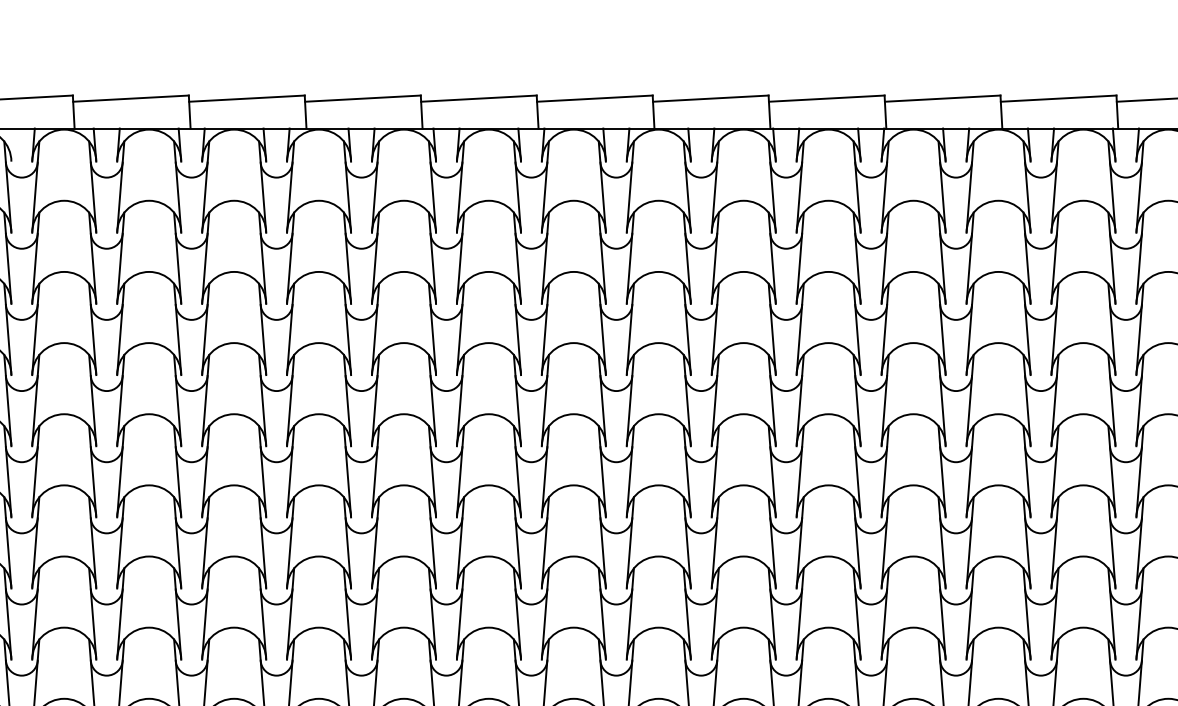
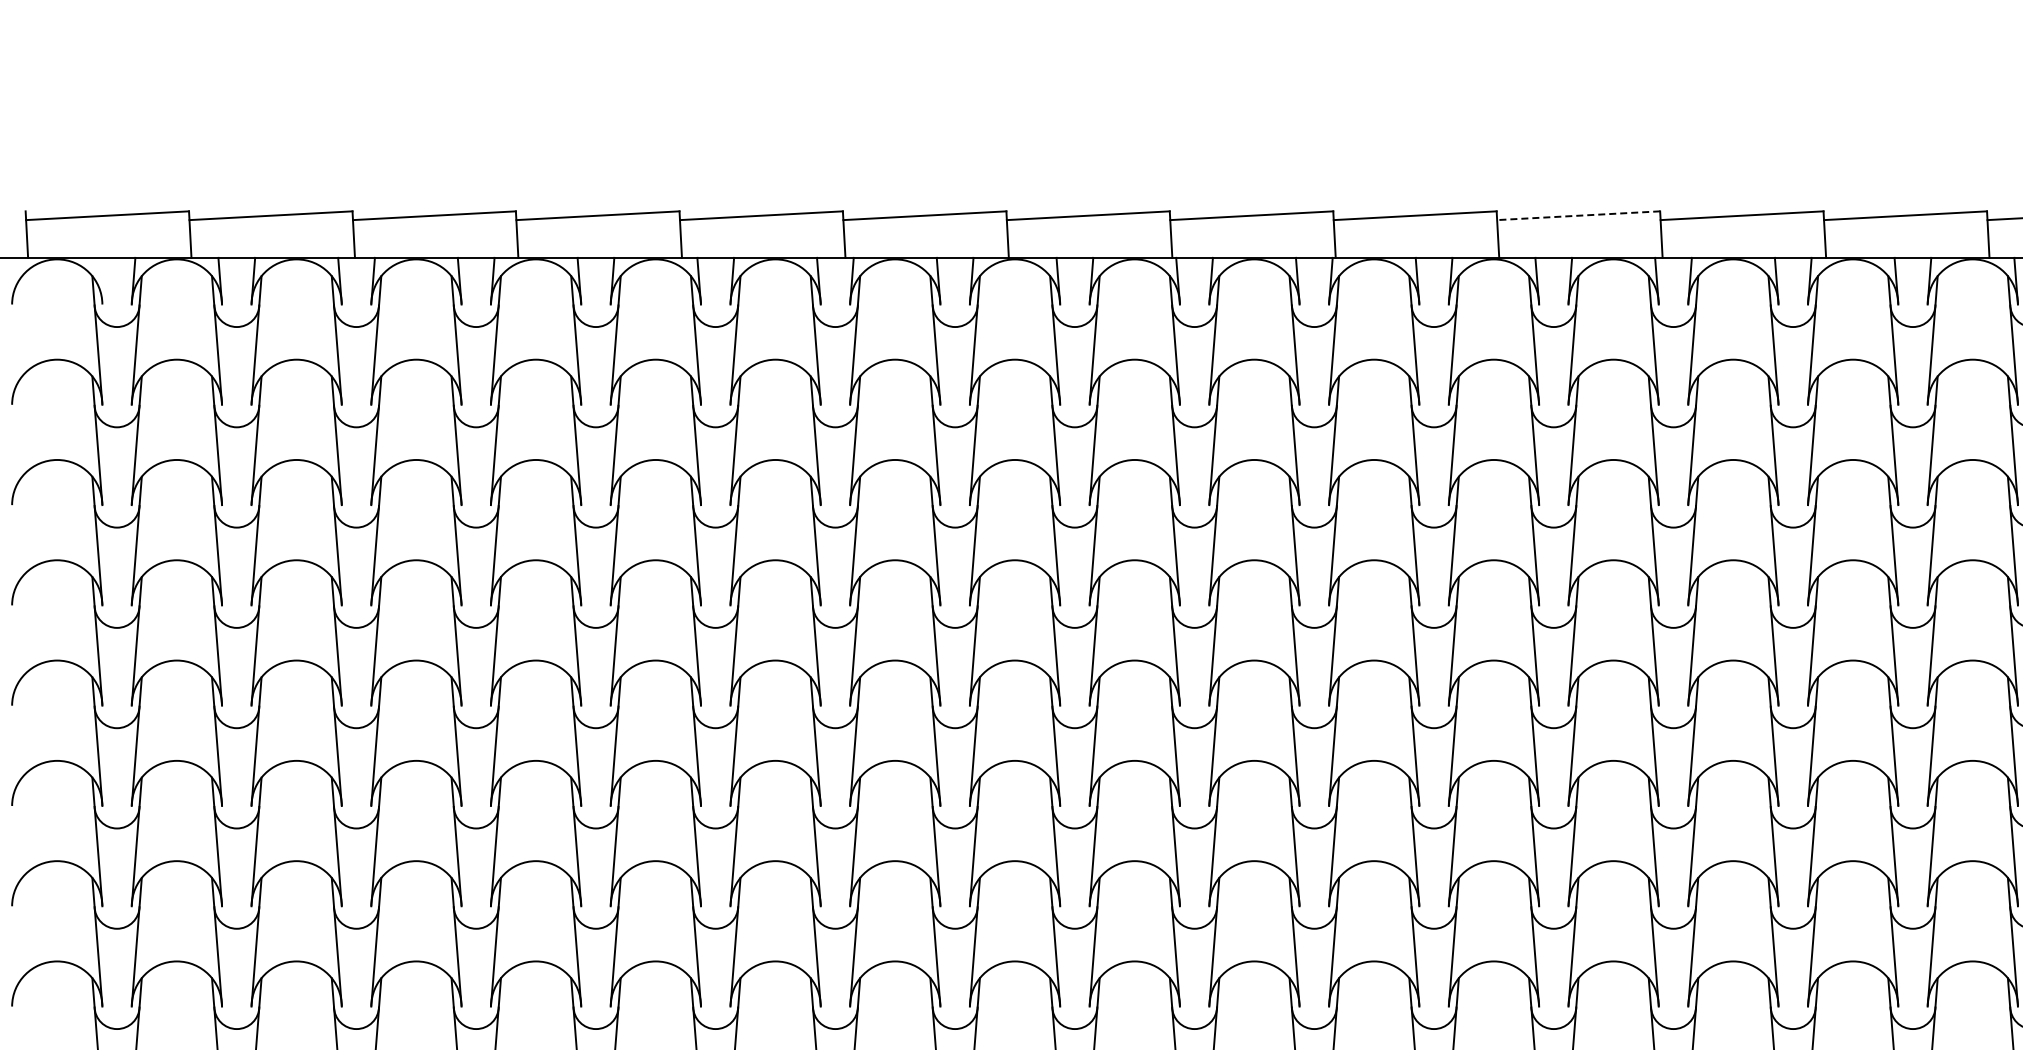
line: (1058, 98) -> (1578, 215), solid -> dashed

